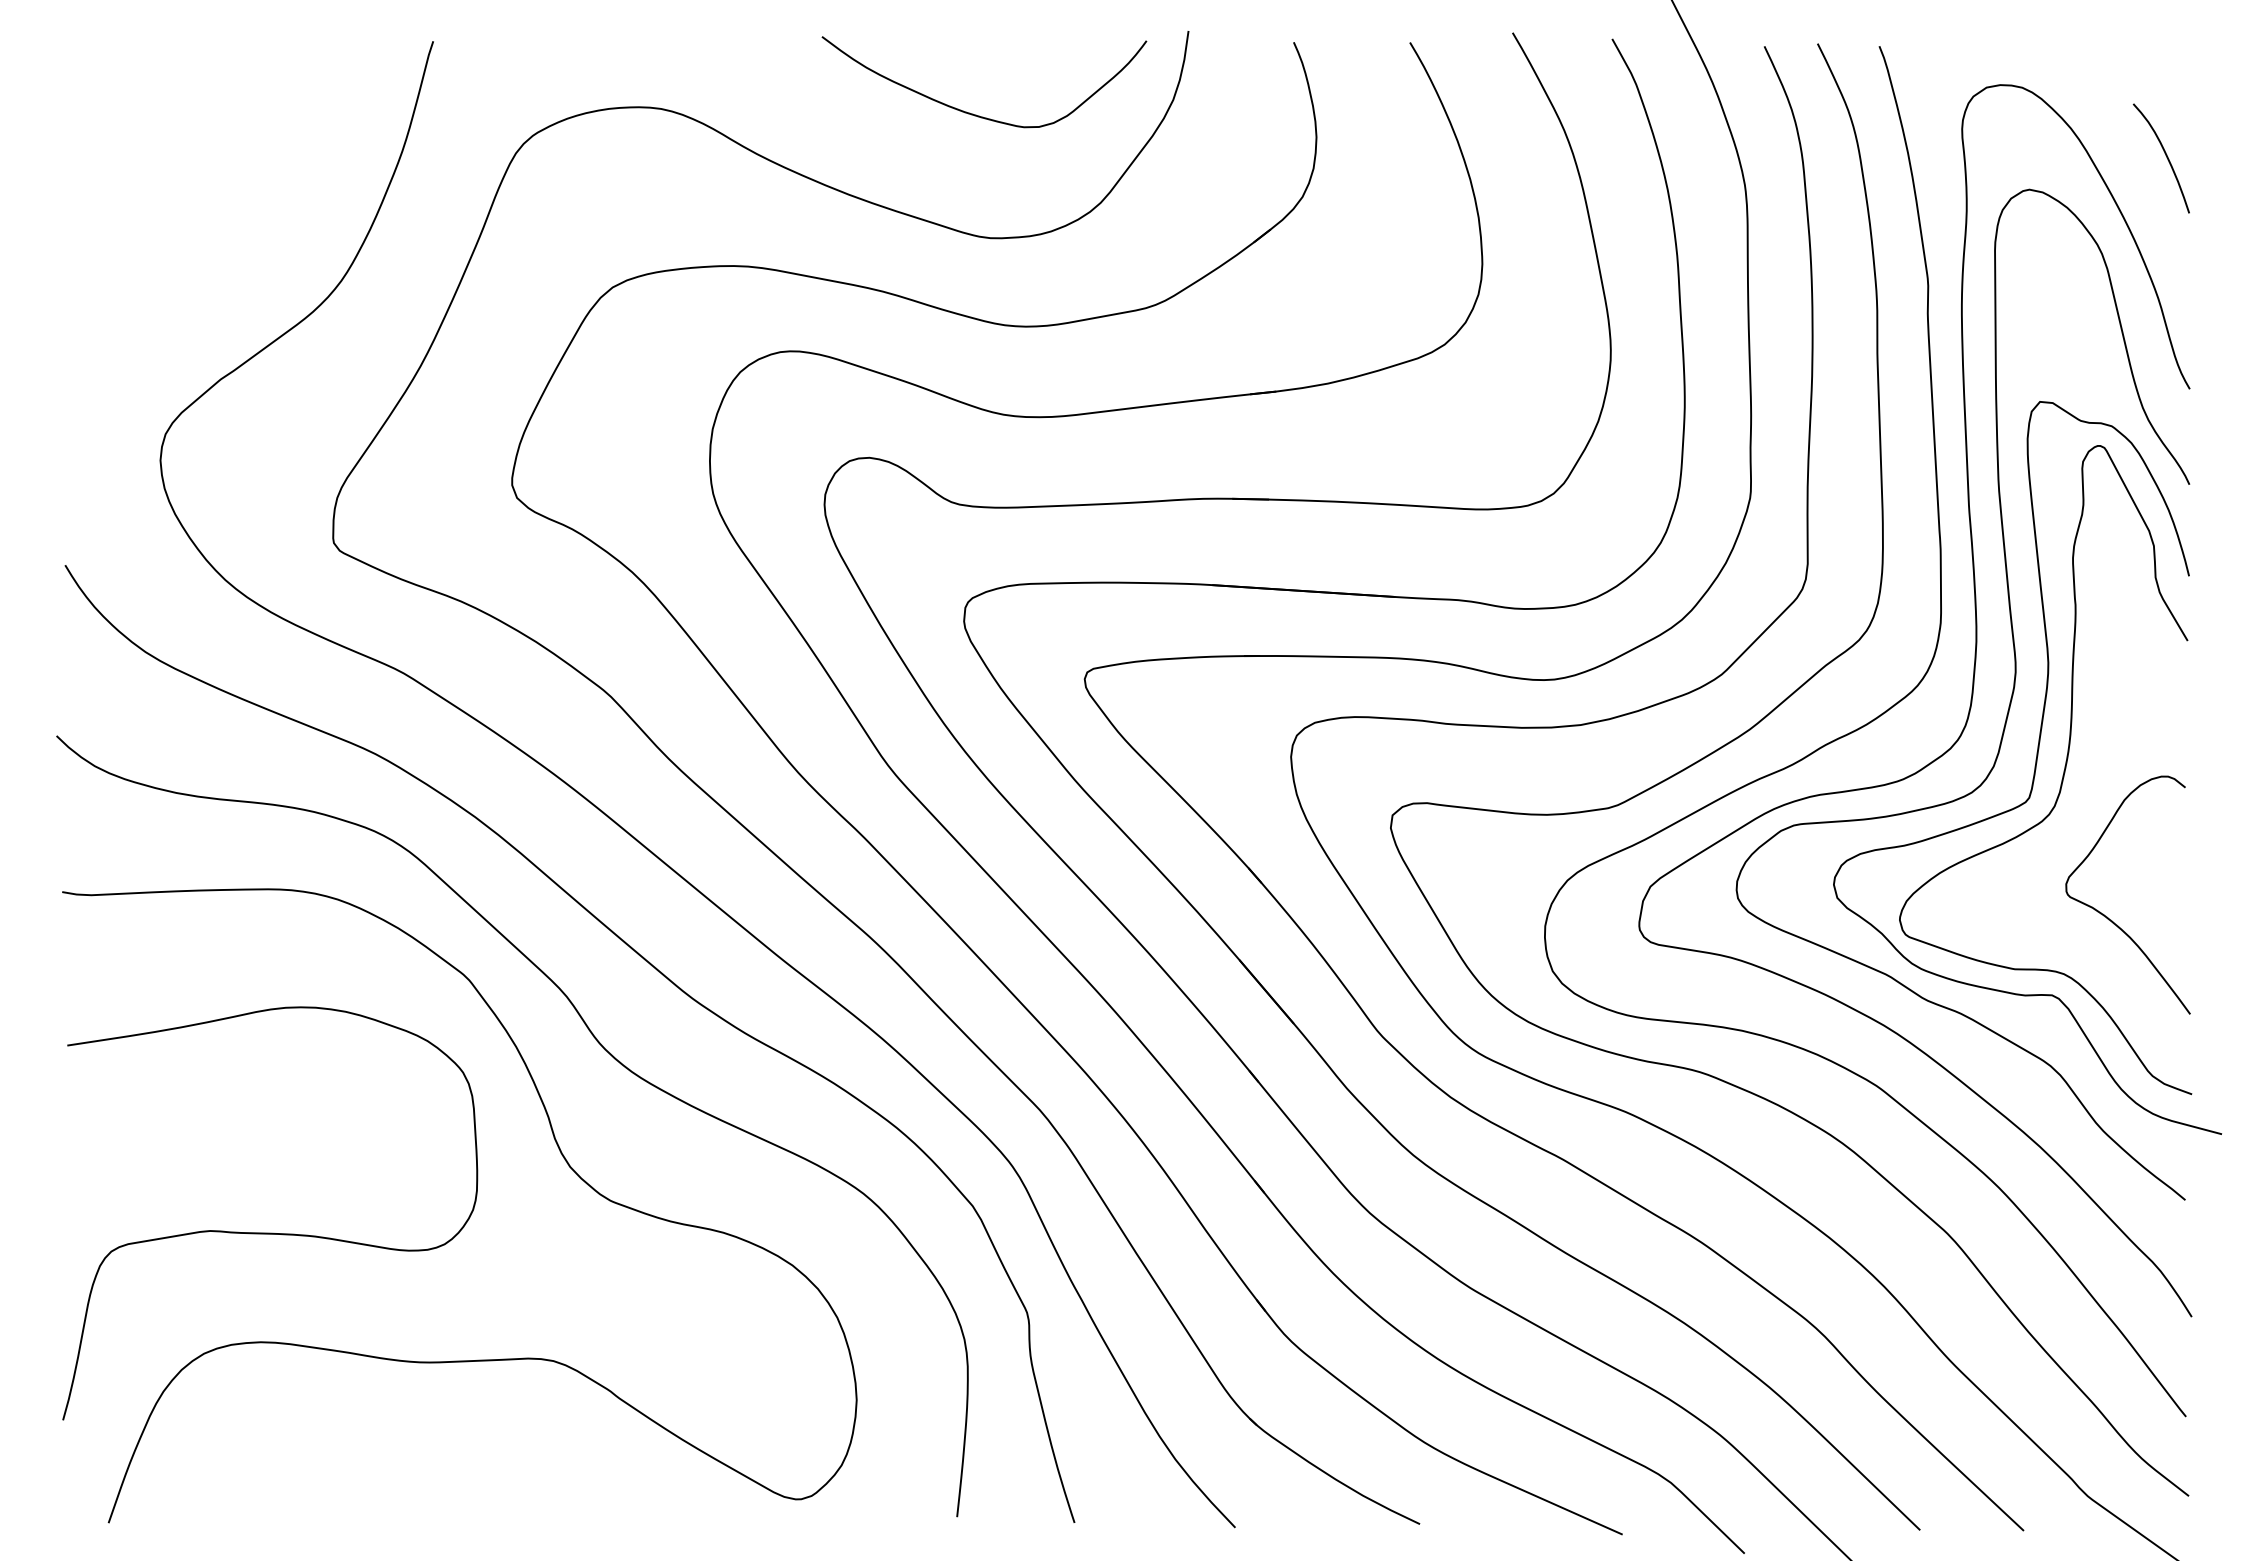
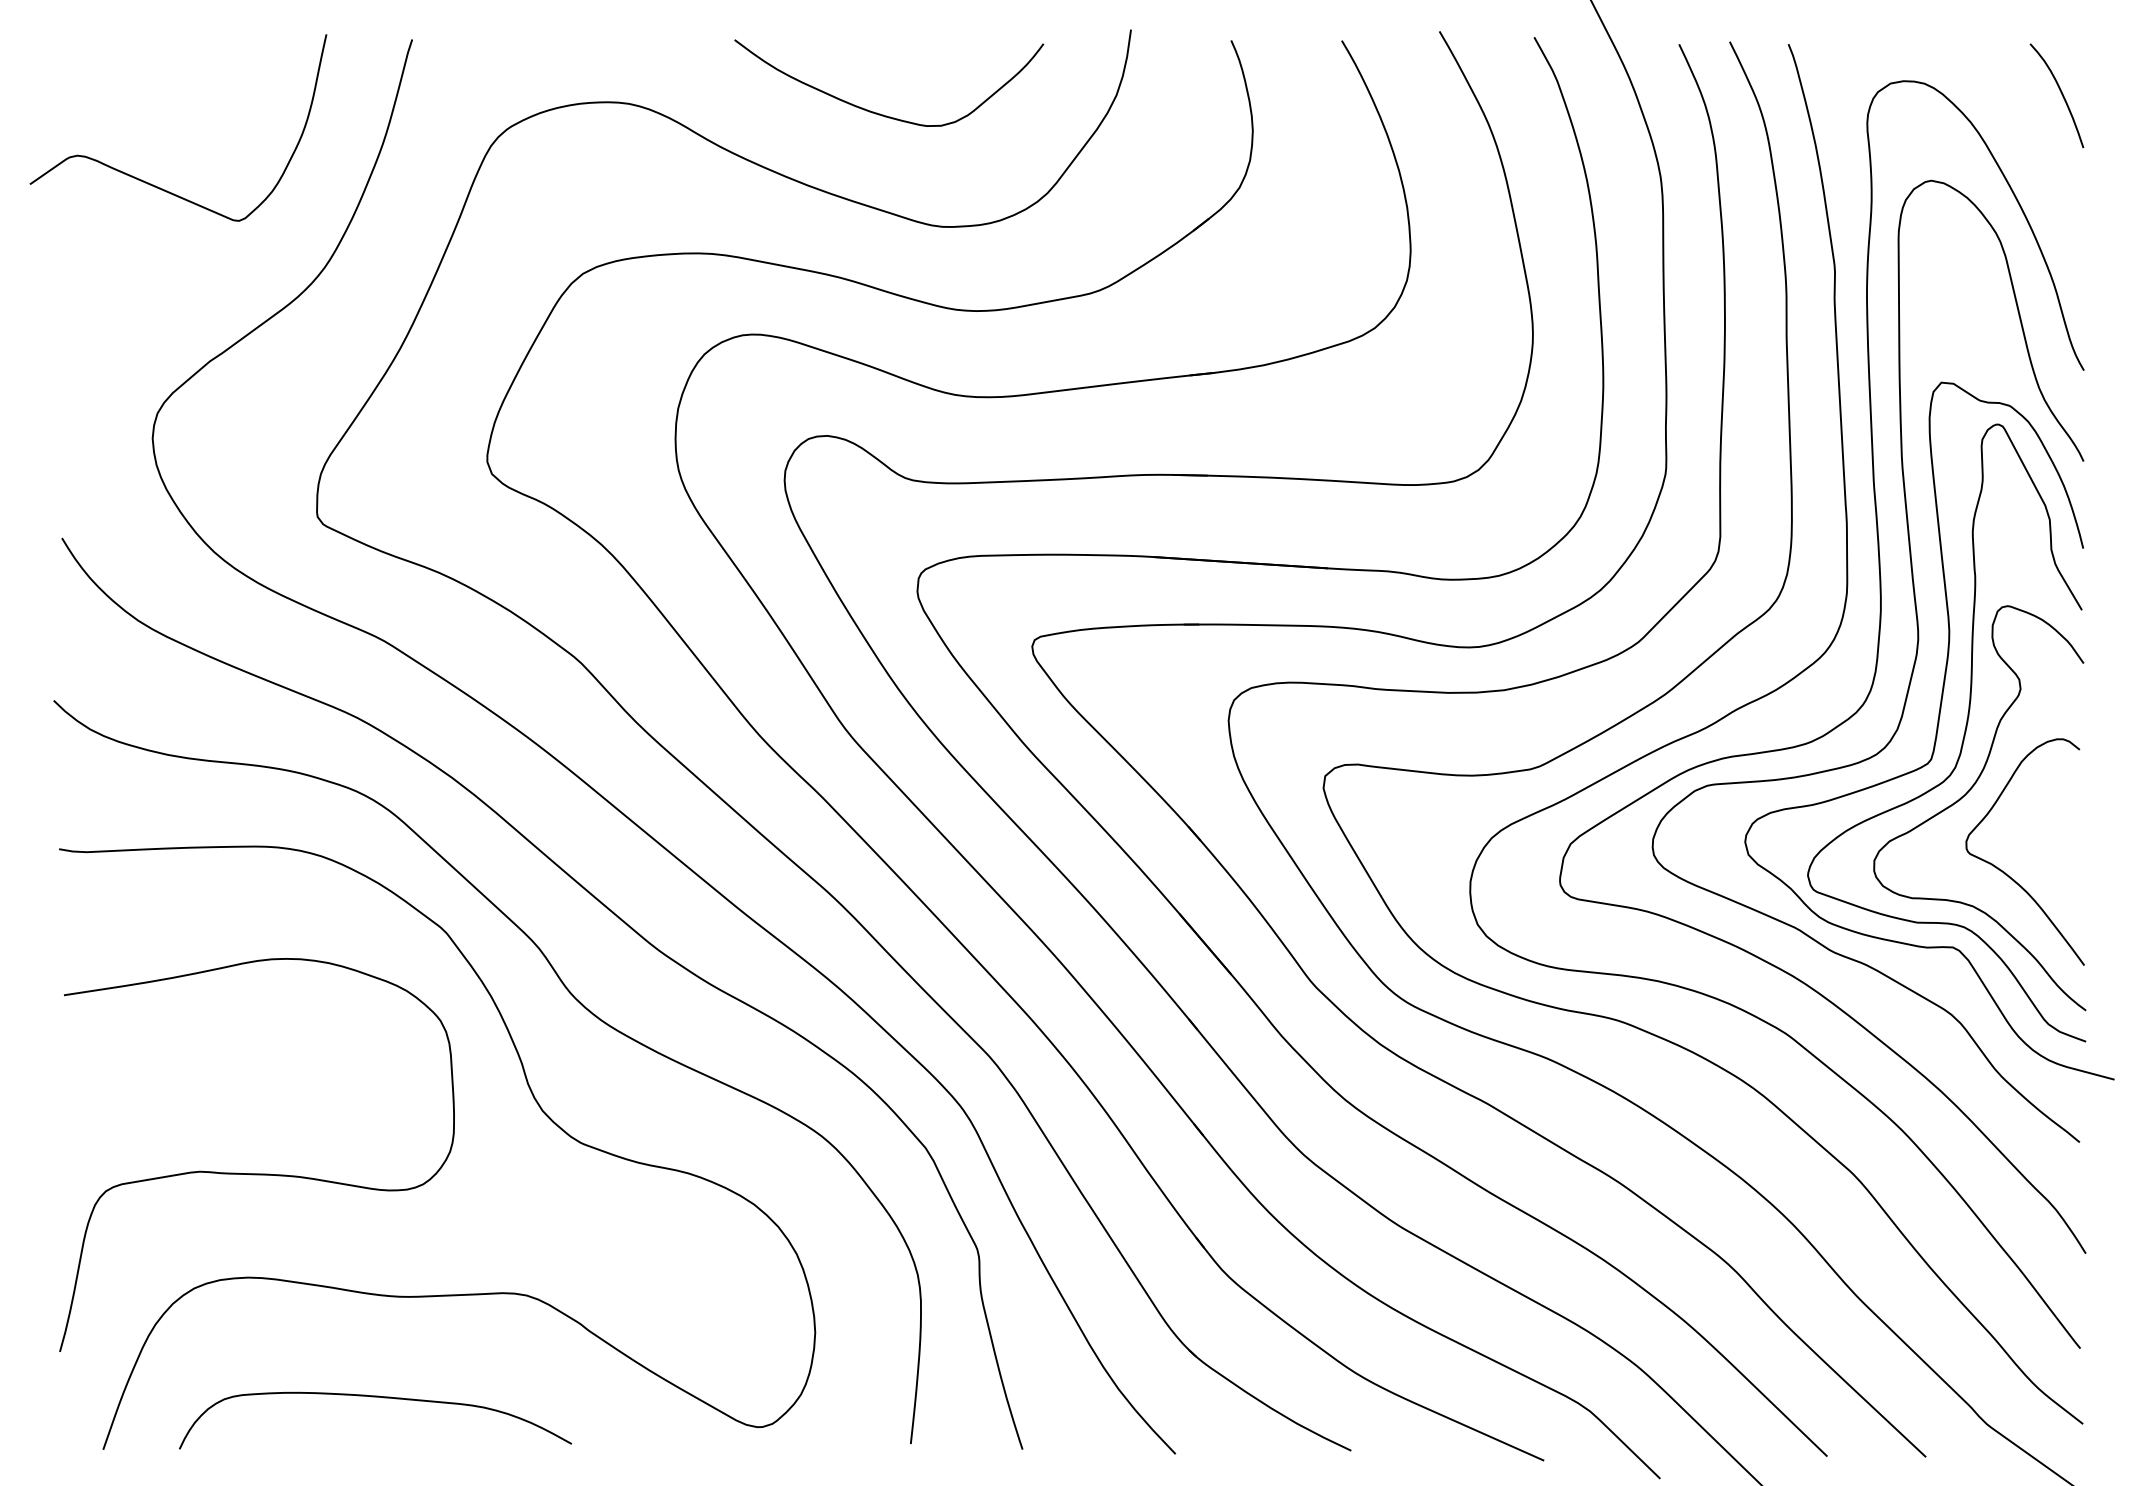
curve: (973, 113) -> (878, 112), moved
curve: (2165, 155) -> (2060, 92), moved
curve: (163, 194) -> (155, 185), added
curve: (2066, 834) -> (1966, 794), added
curve: (395, 1468) -> (376, 1397), added

